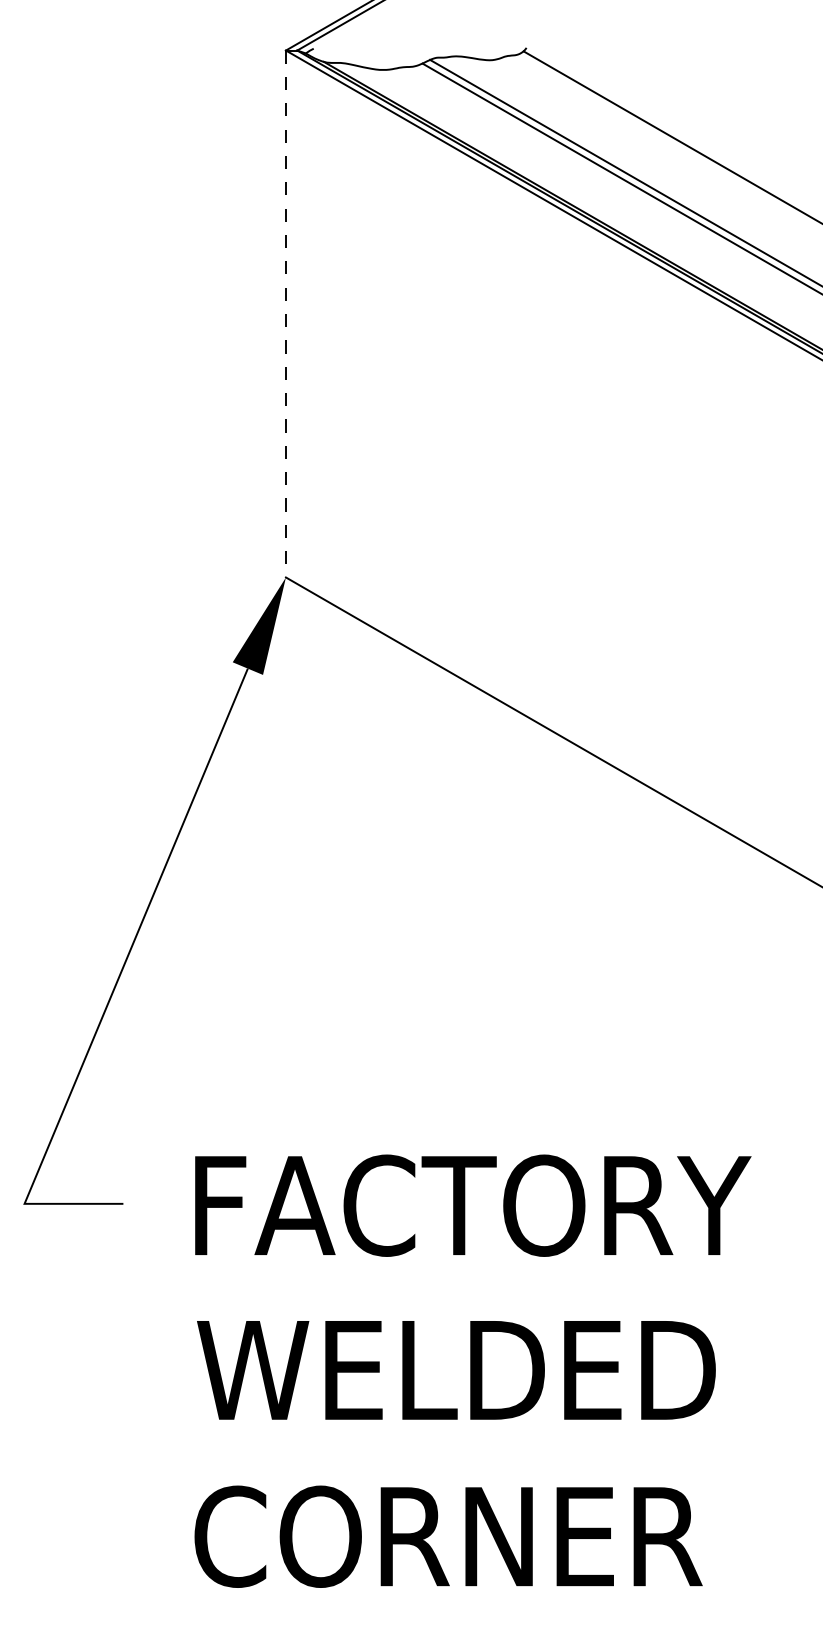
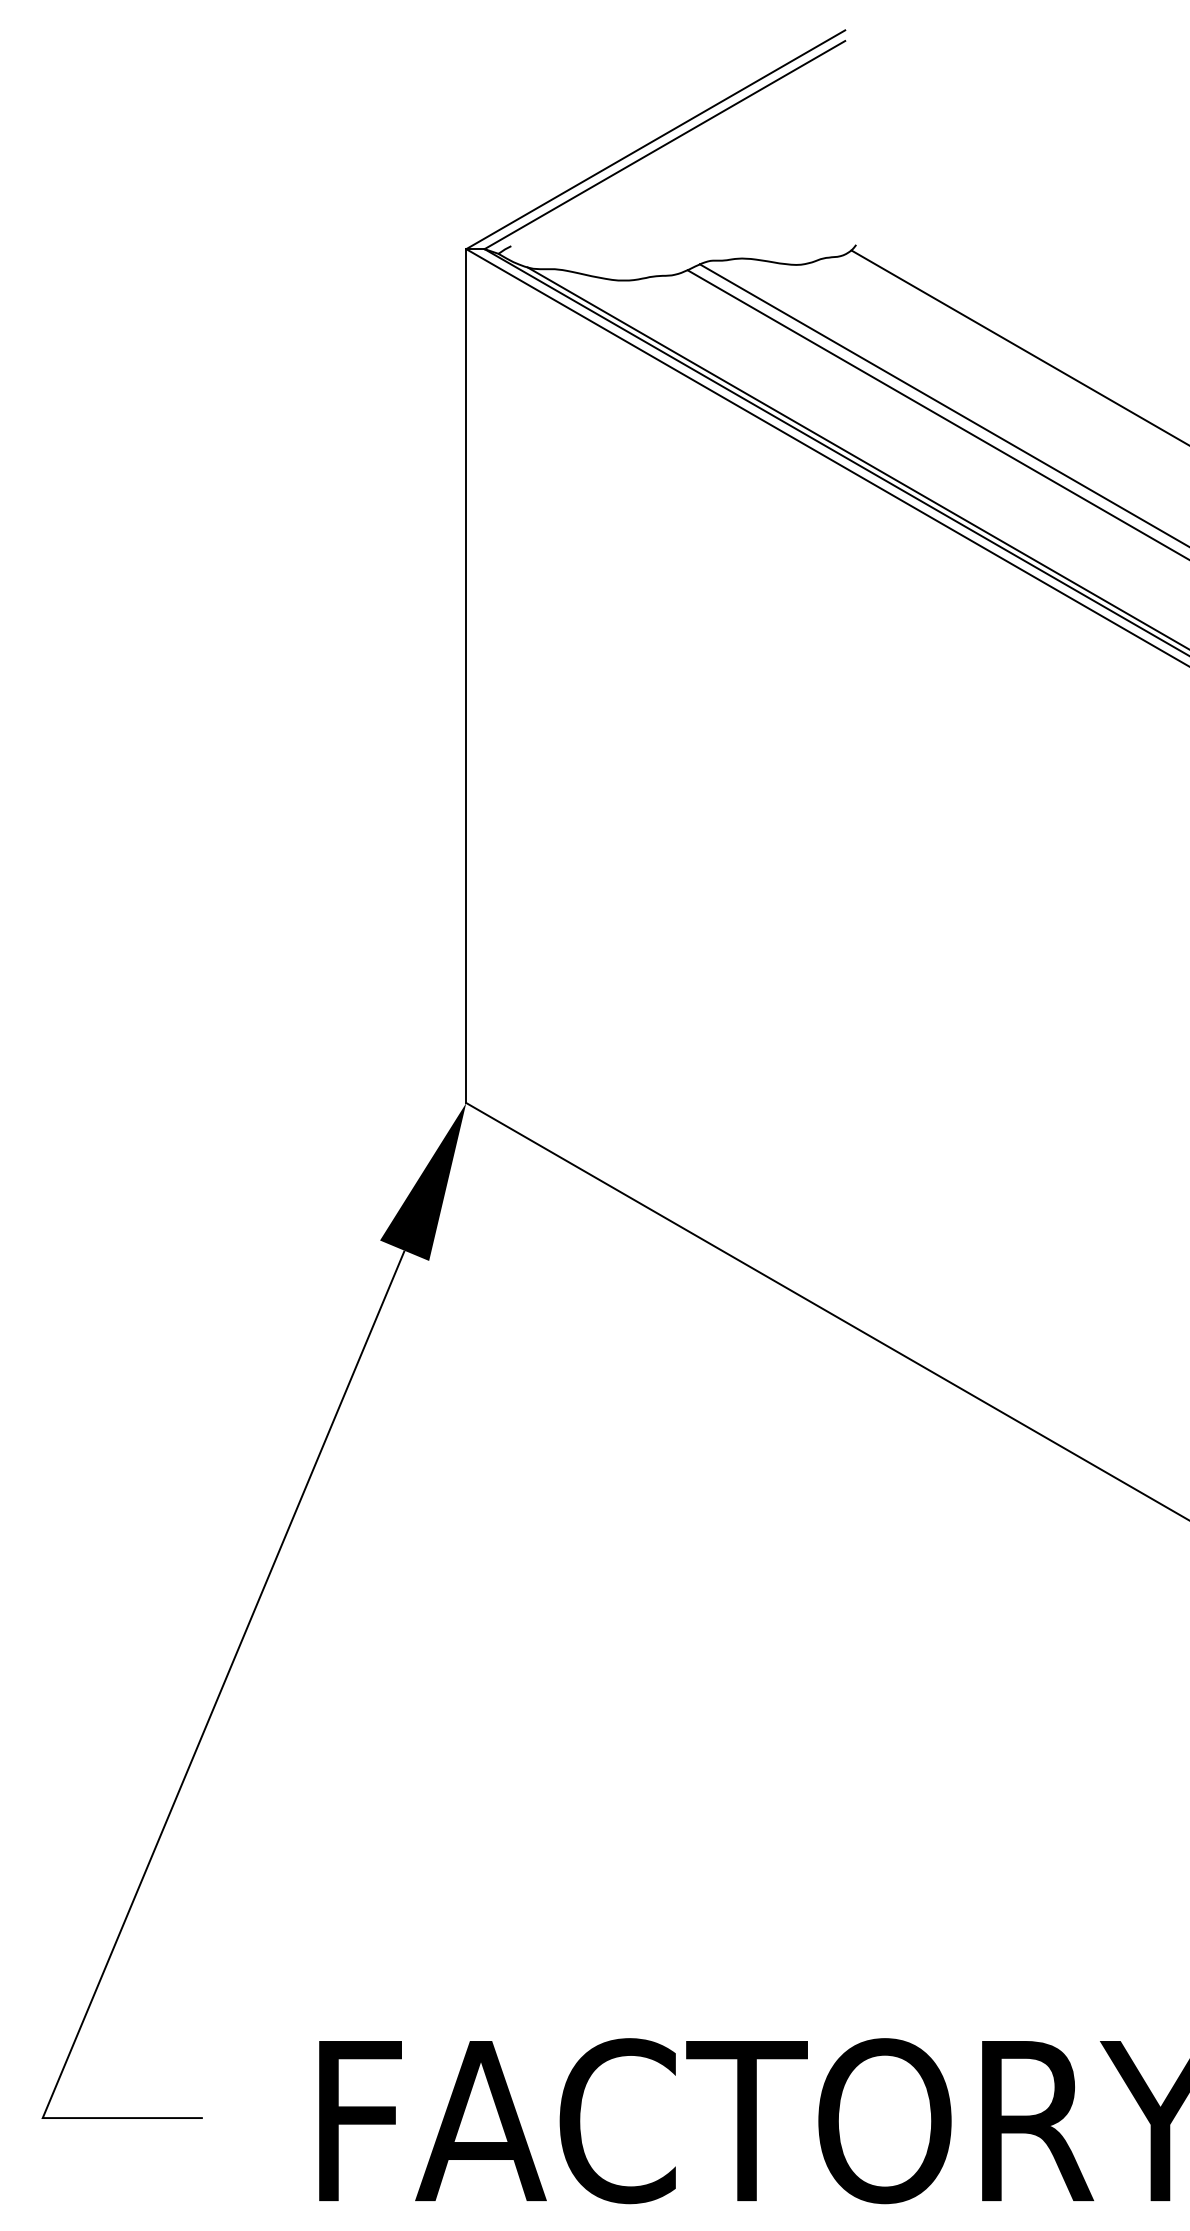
line: (285, 314) -> (465, 676), dashed -> solid

